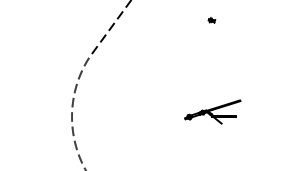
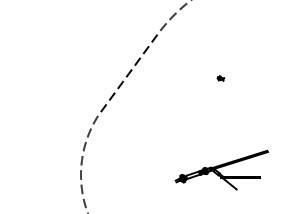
part: (212, 111) -> (221, 169), size x1.67

